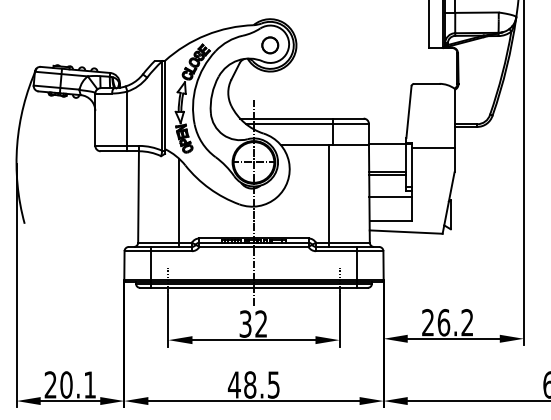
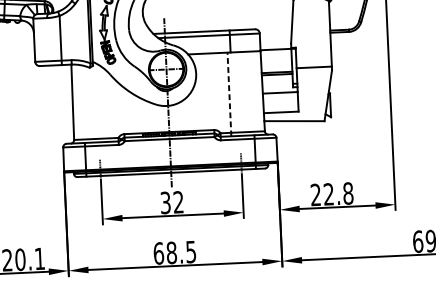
line: (432, 148) -> (313, 67), moved
line: (328, 196) -> (229, 94), solid -> dashed
line: (179, 202) -> (106, 105), removed
text: (455, 322) -> (338, 193), 26.2 -> 22.8
text: (233, 384) -> (157, 253), 48.5 -> 68.5

